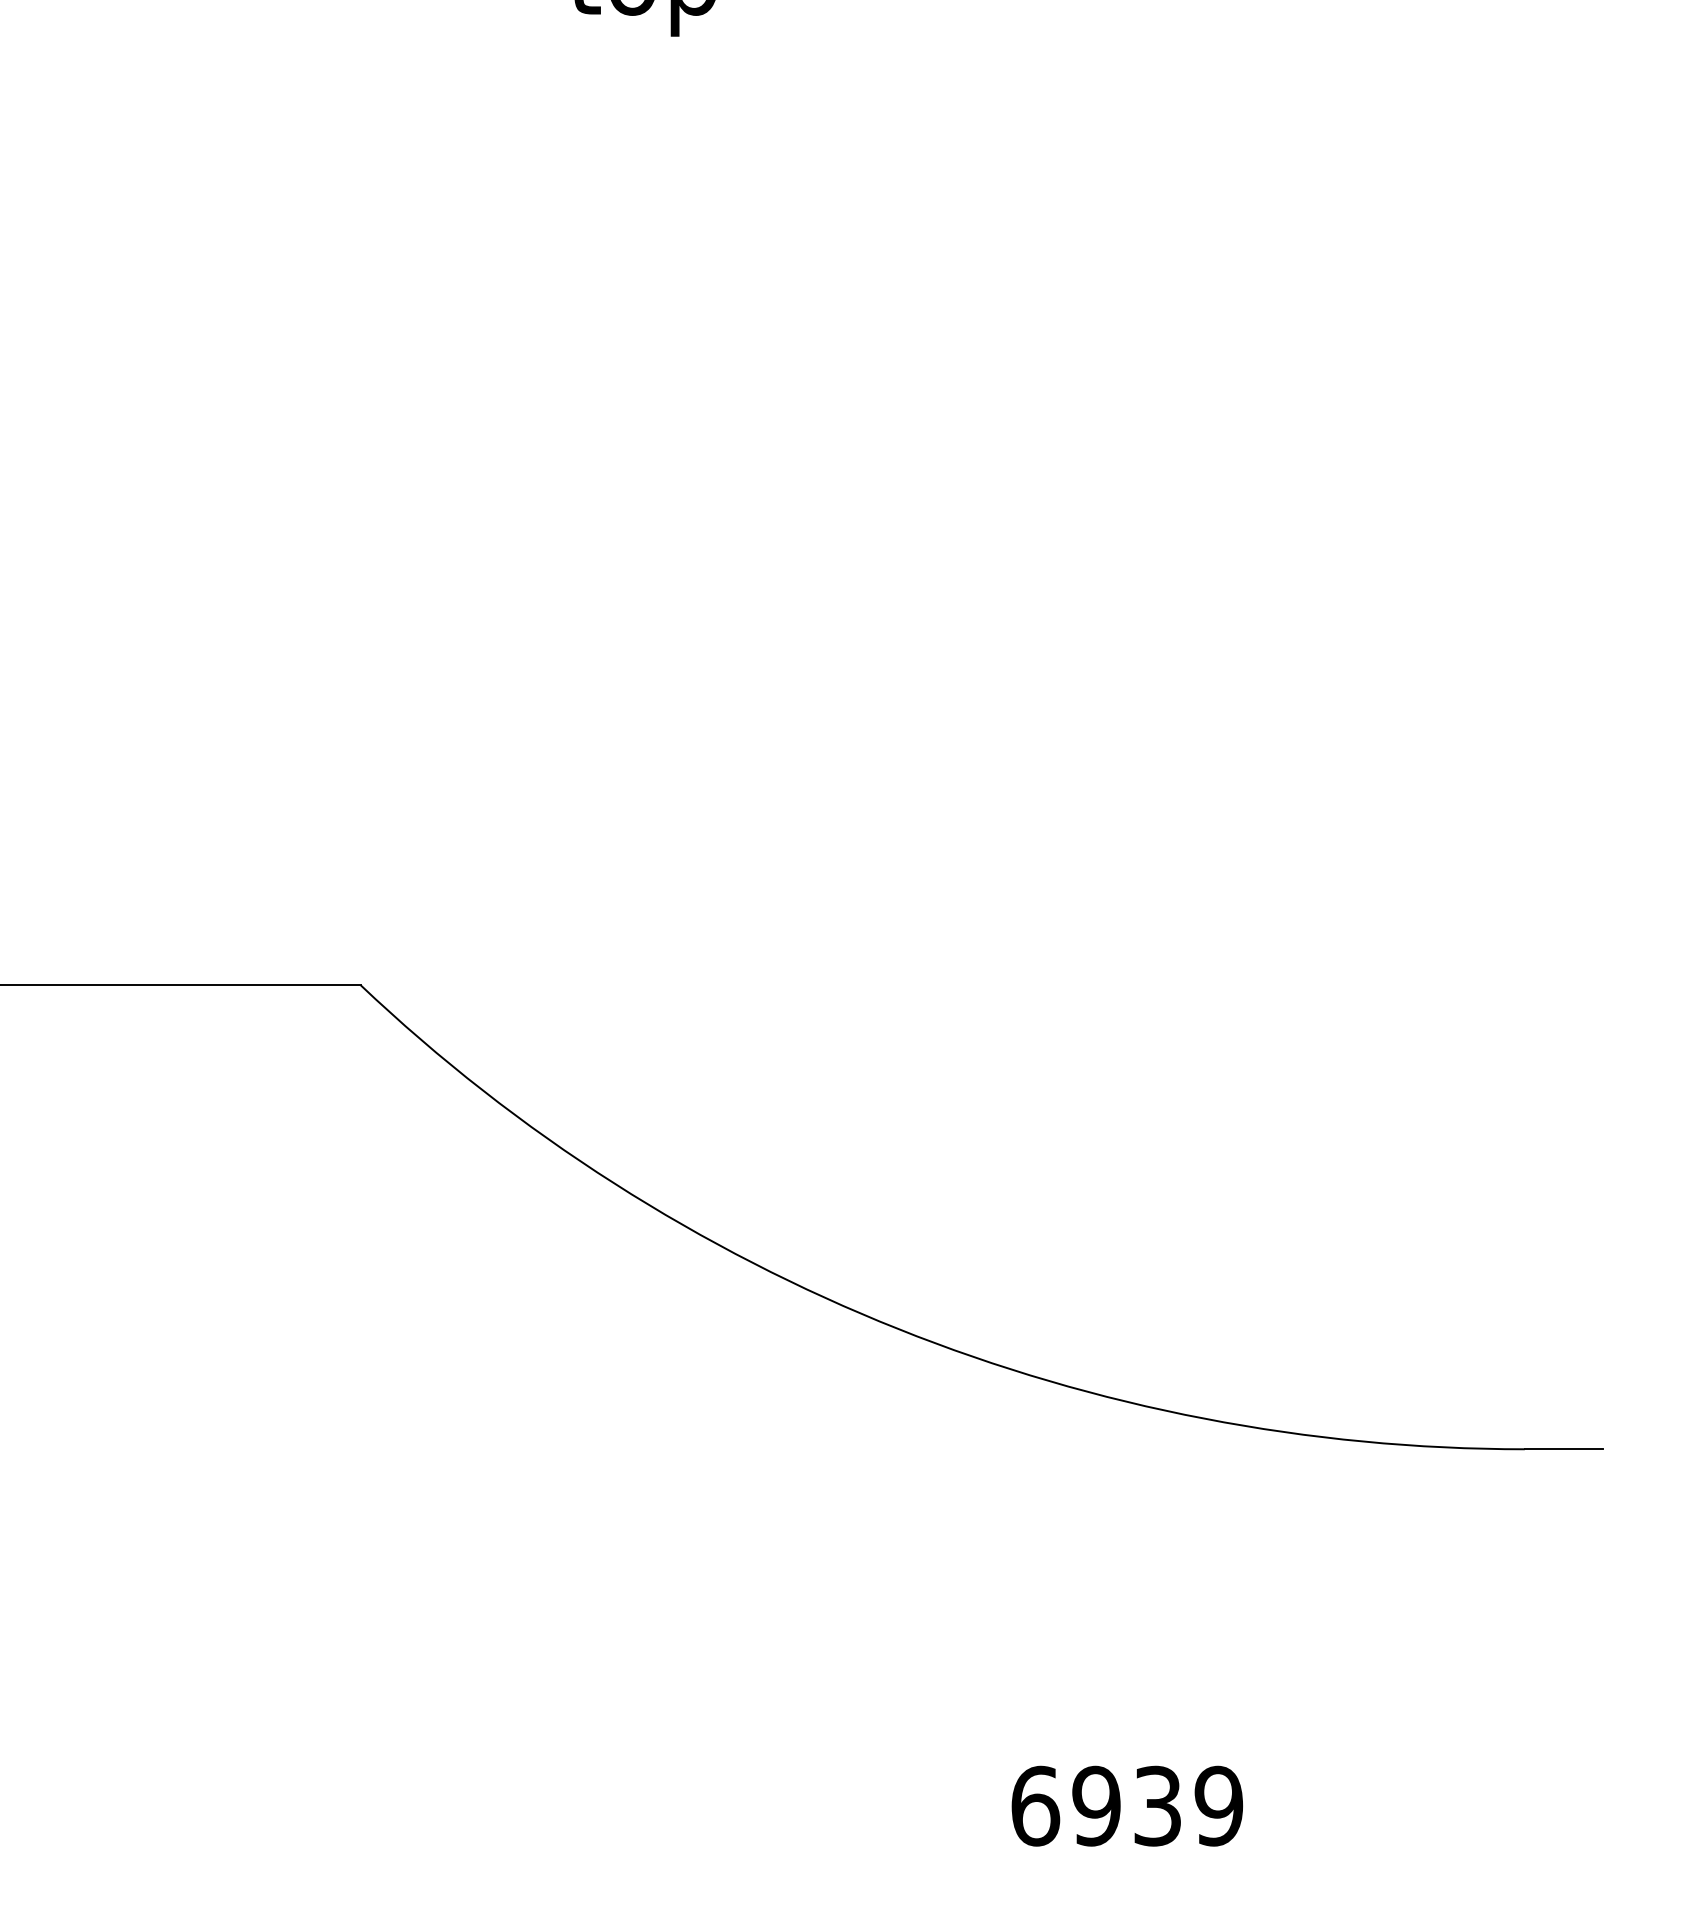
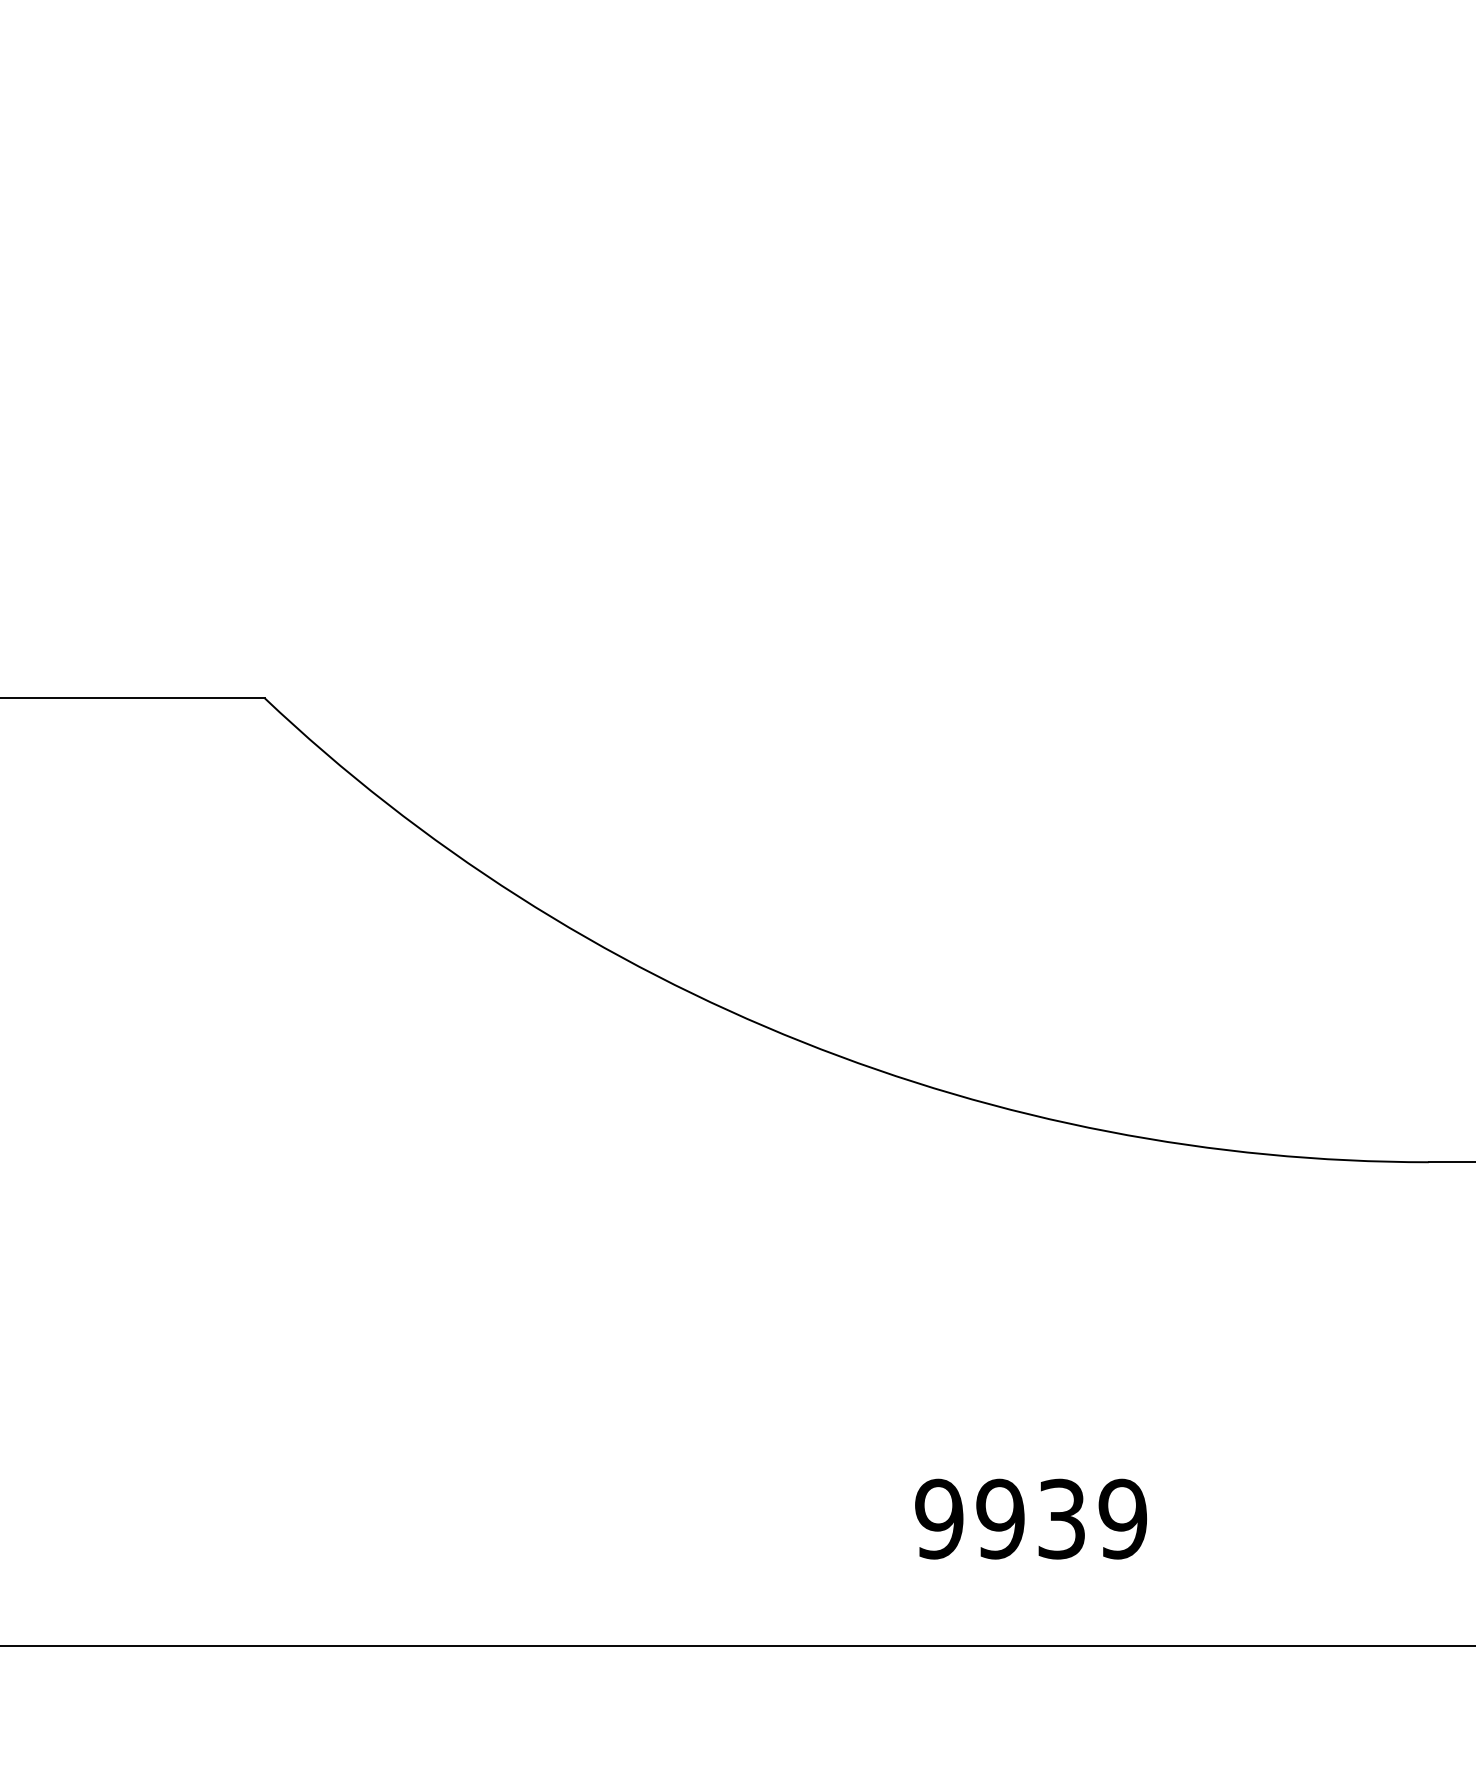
text: (1035, 1805) -> (939, 1518), 6939 -> 9939

